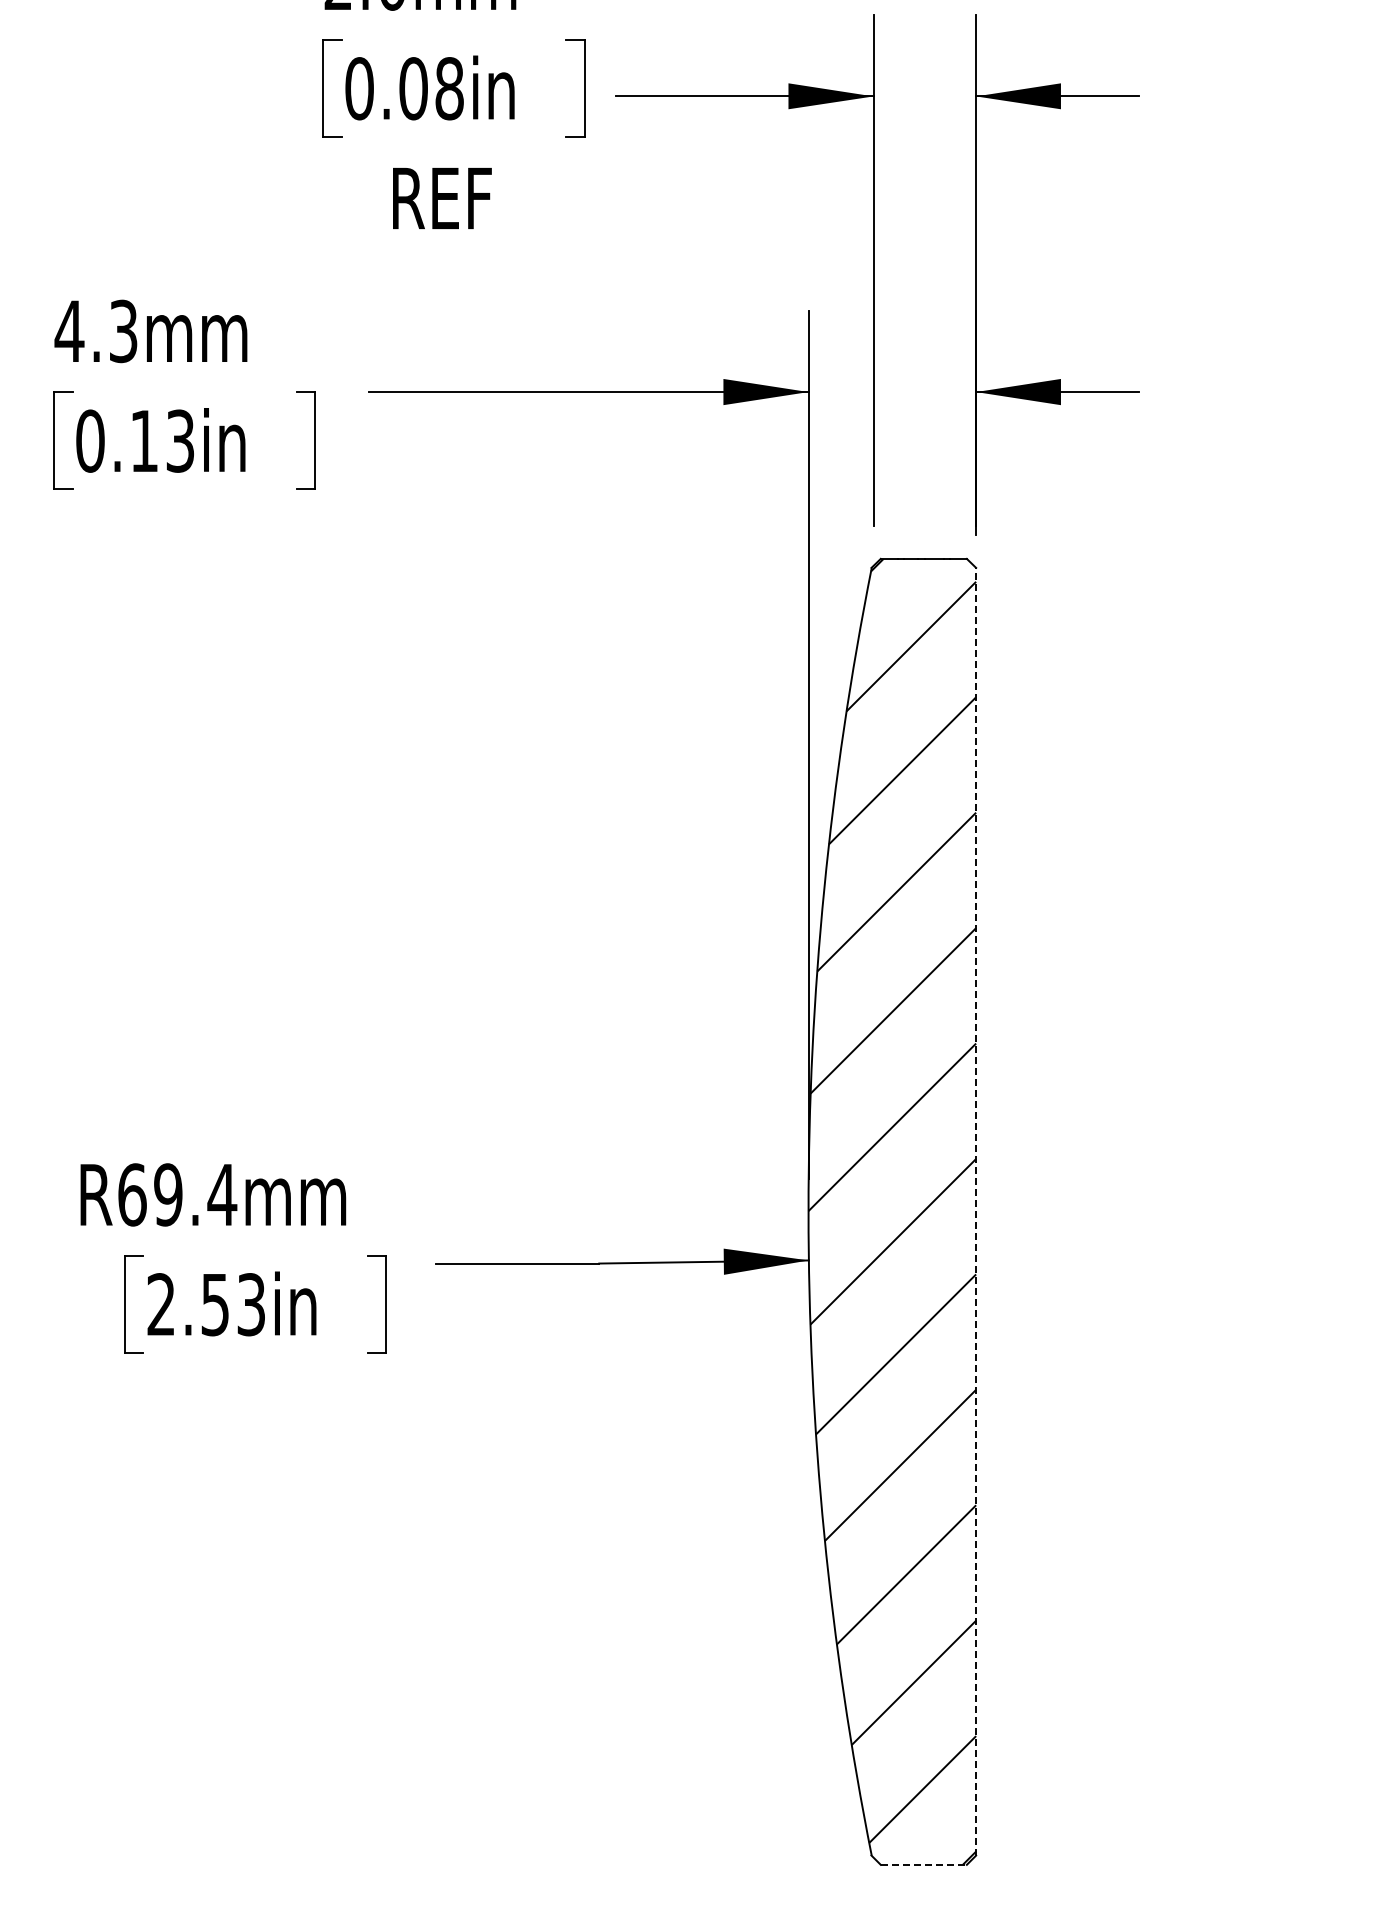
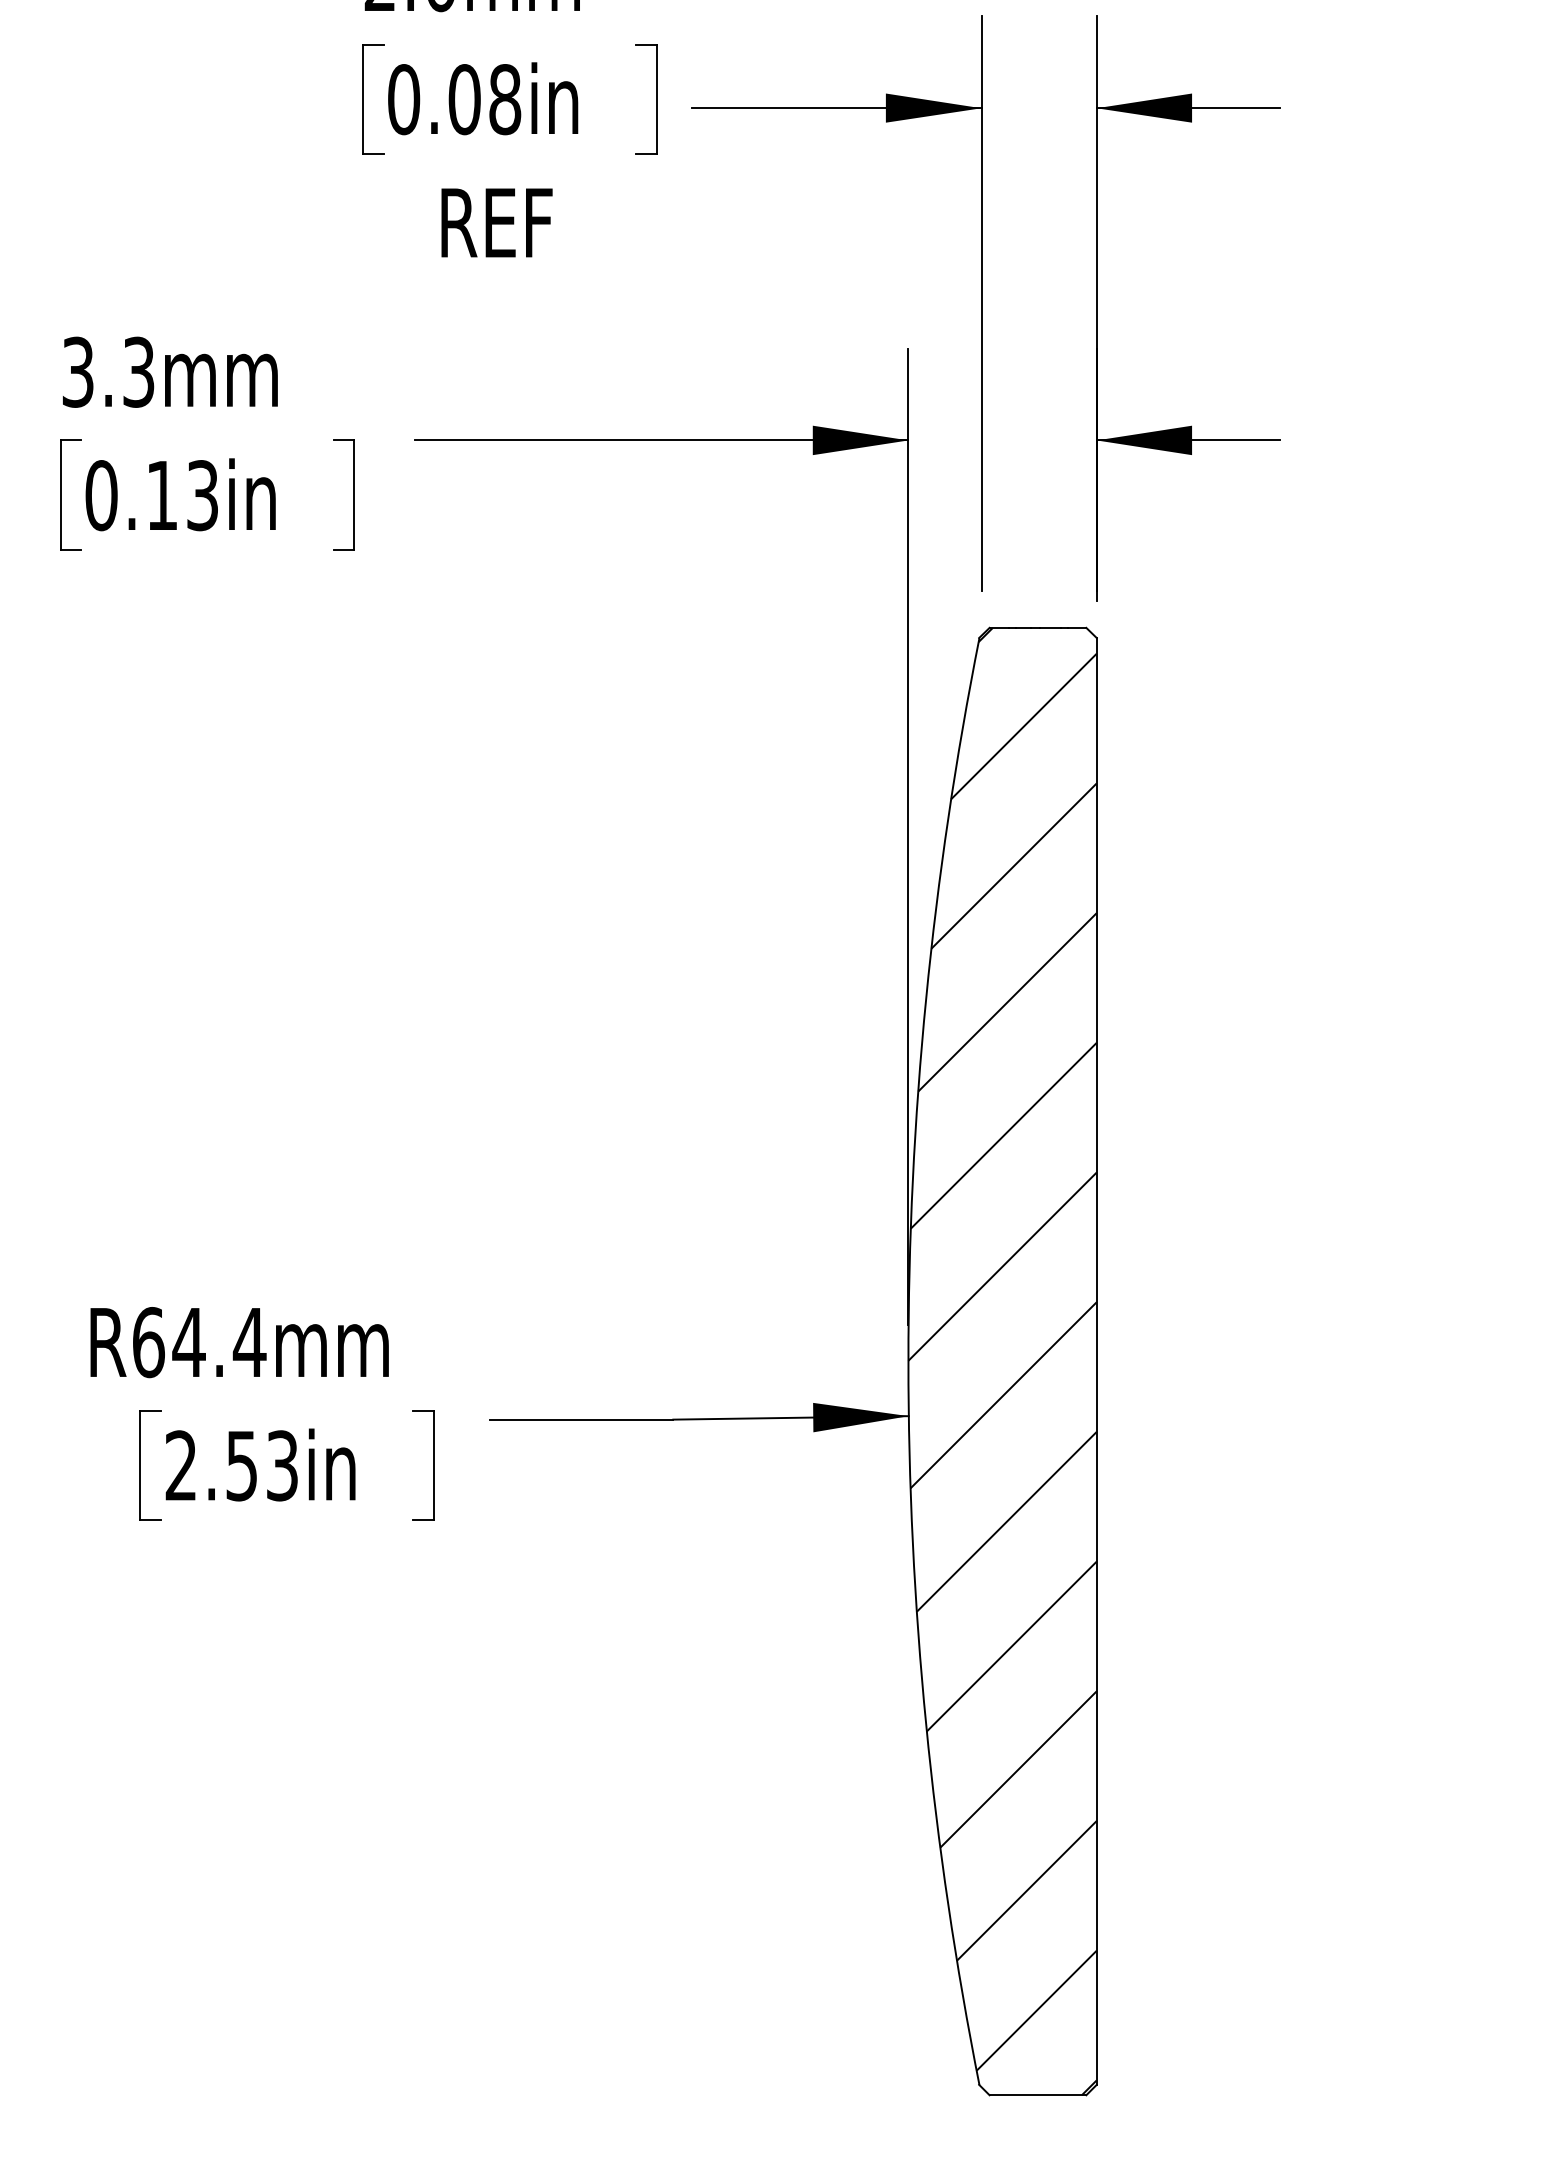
text: (69, 331) -> (78, 372), 4.3mm -> 3.3mm
text: (168, 1194) -> (189, 1342), R69.4mm -> R64.4mm
line: (976, 1211) -> (1097, 1361), dashed -> solid
line: (924, 1864) -> (1038, 2094), dashed -> solid

